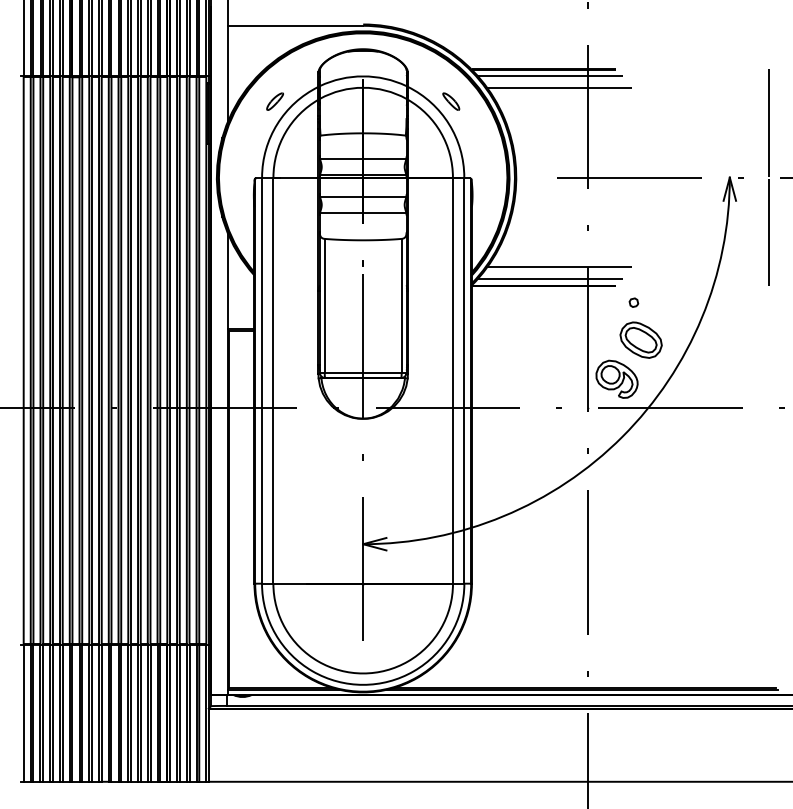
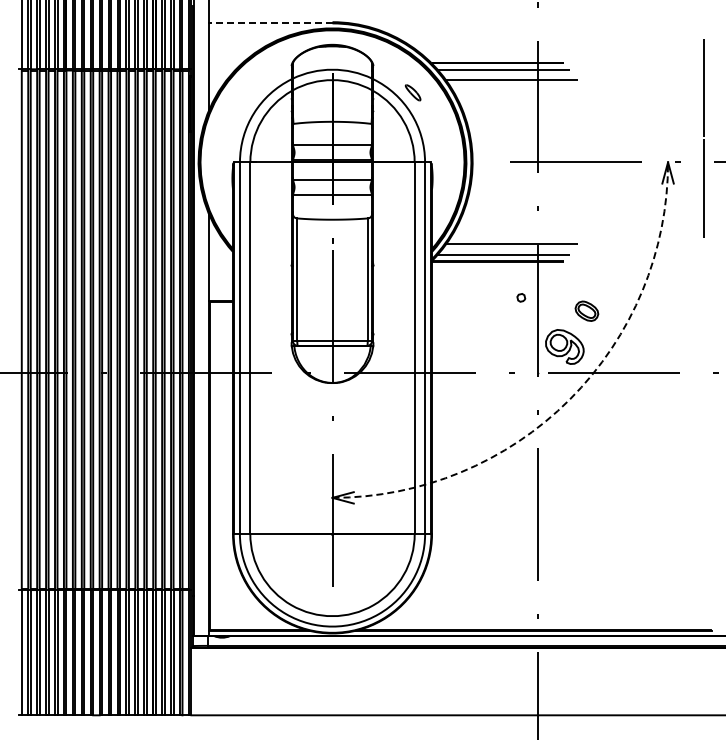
line: (295, 25) -> (270, 23), solid -> dashed
part: (274, 101) -> (251, 92), removed
line: (768, 178) -> (703, 139), moved
part: (634, 302) -> (521, 297), moved
part: (640, 340) -> (586, 311), size x0.6
arc: (622, 436) -> (569, 399), solid -> dashed

